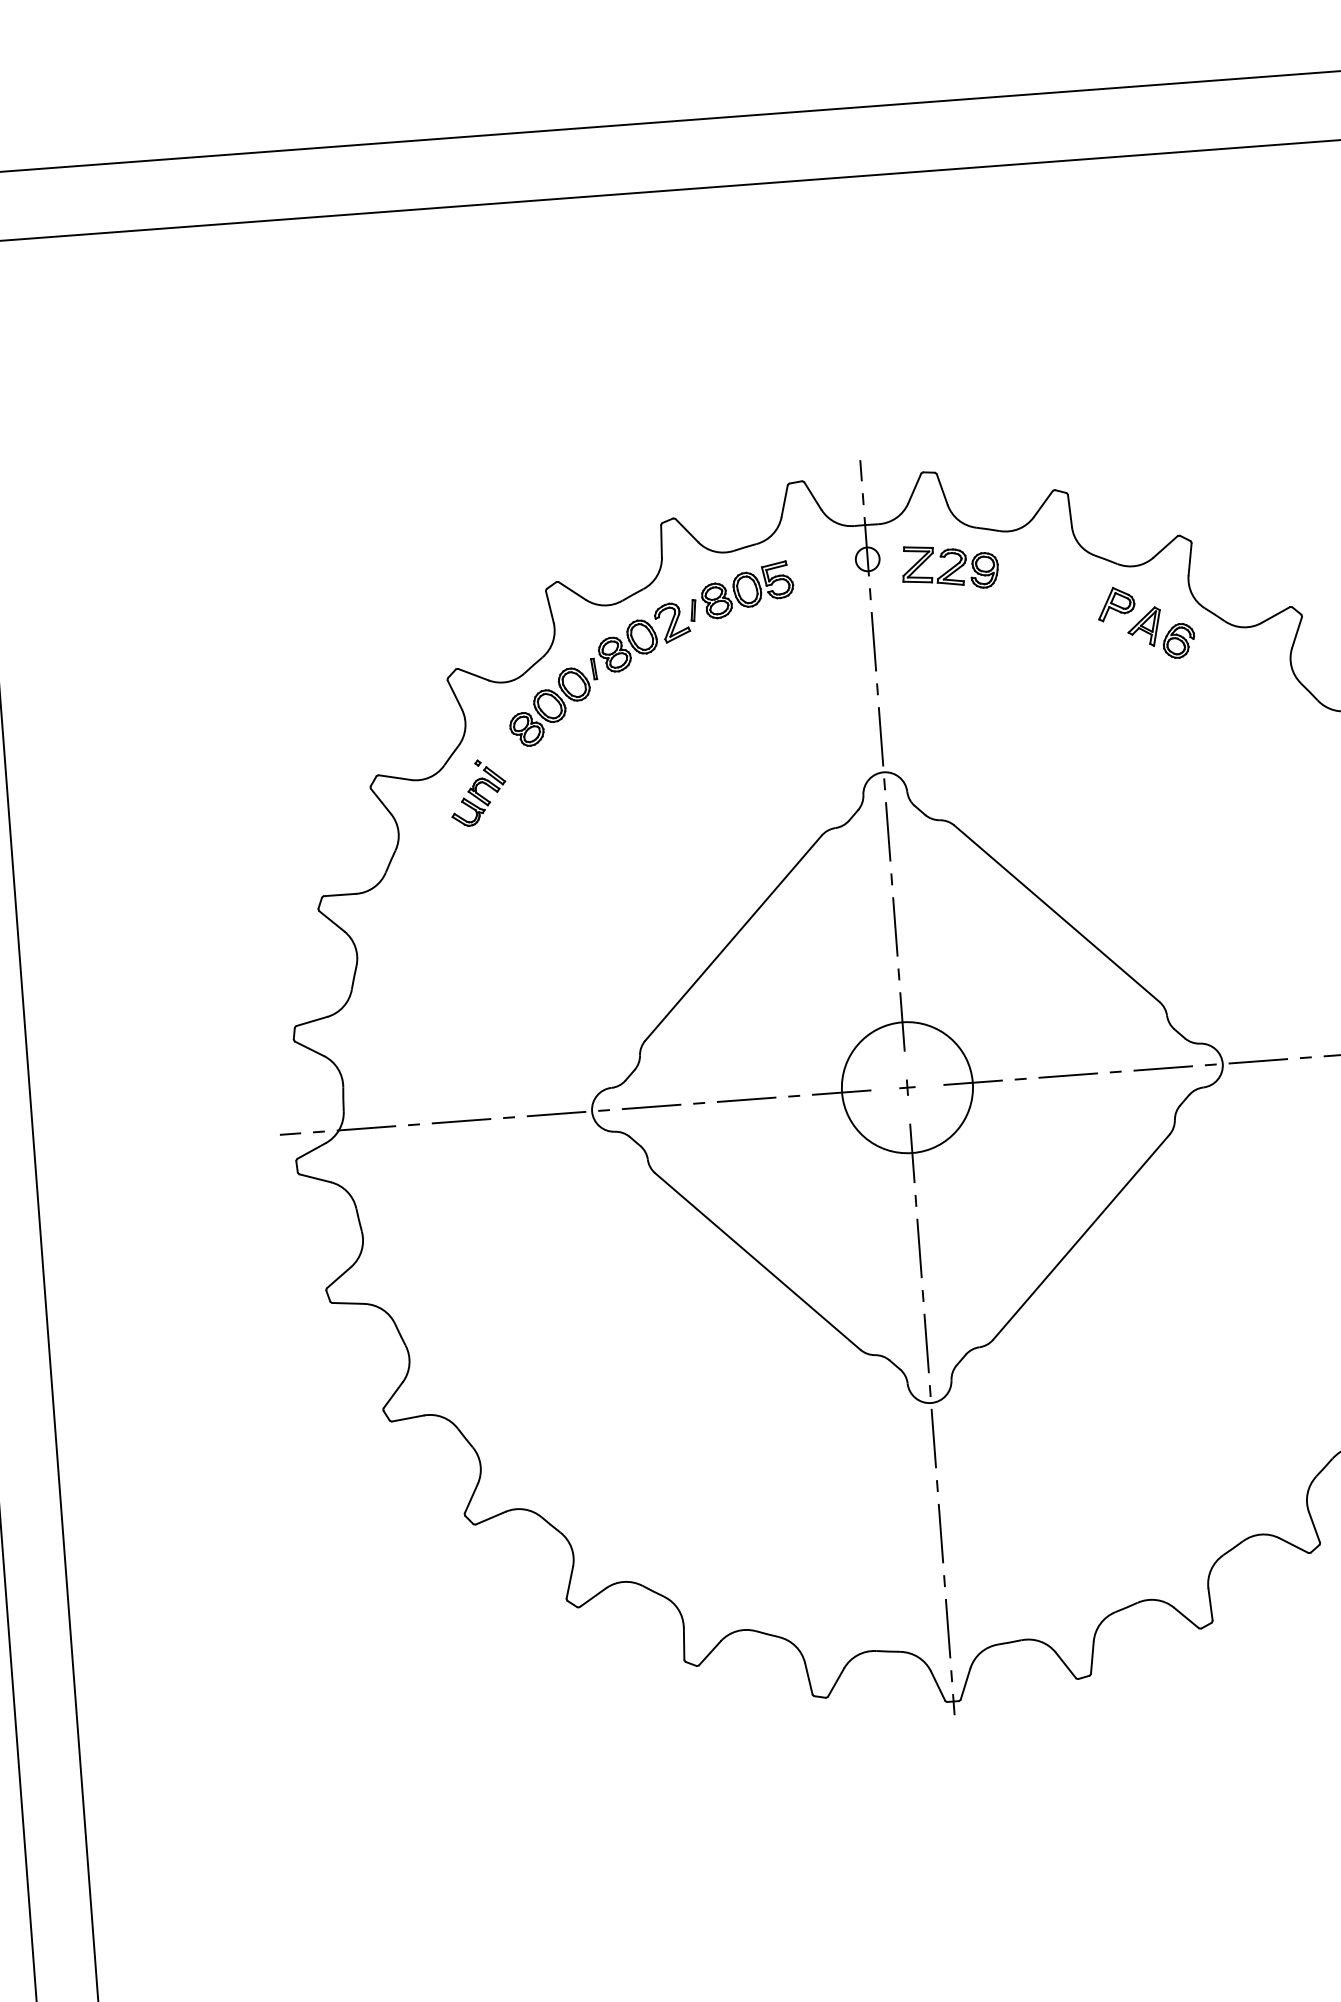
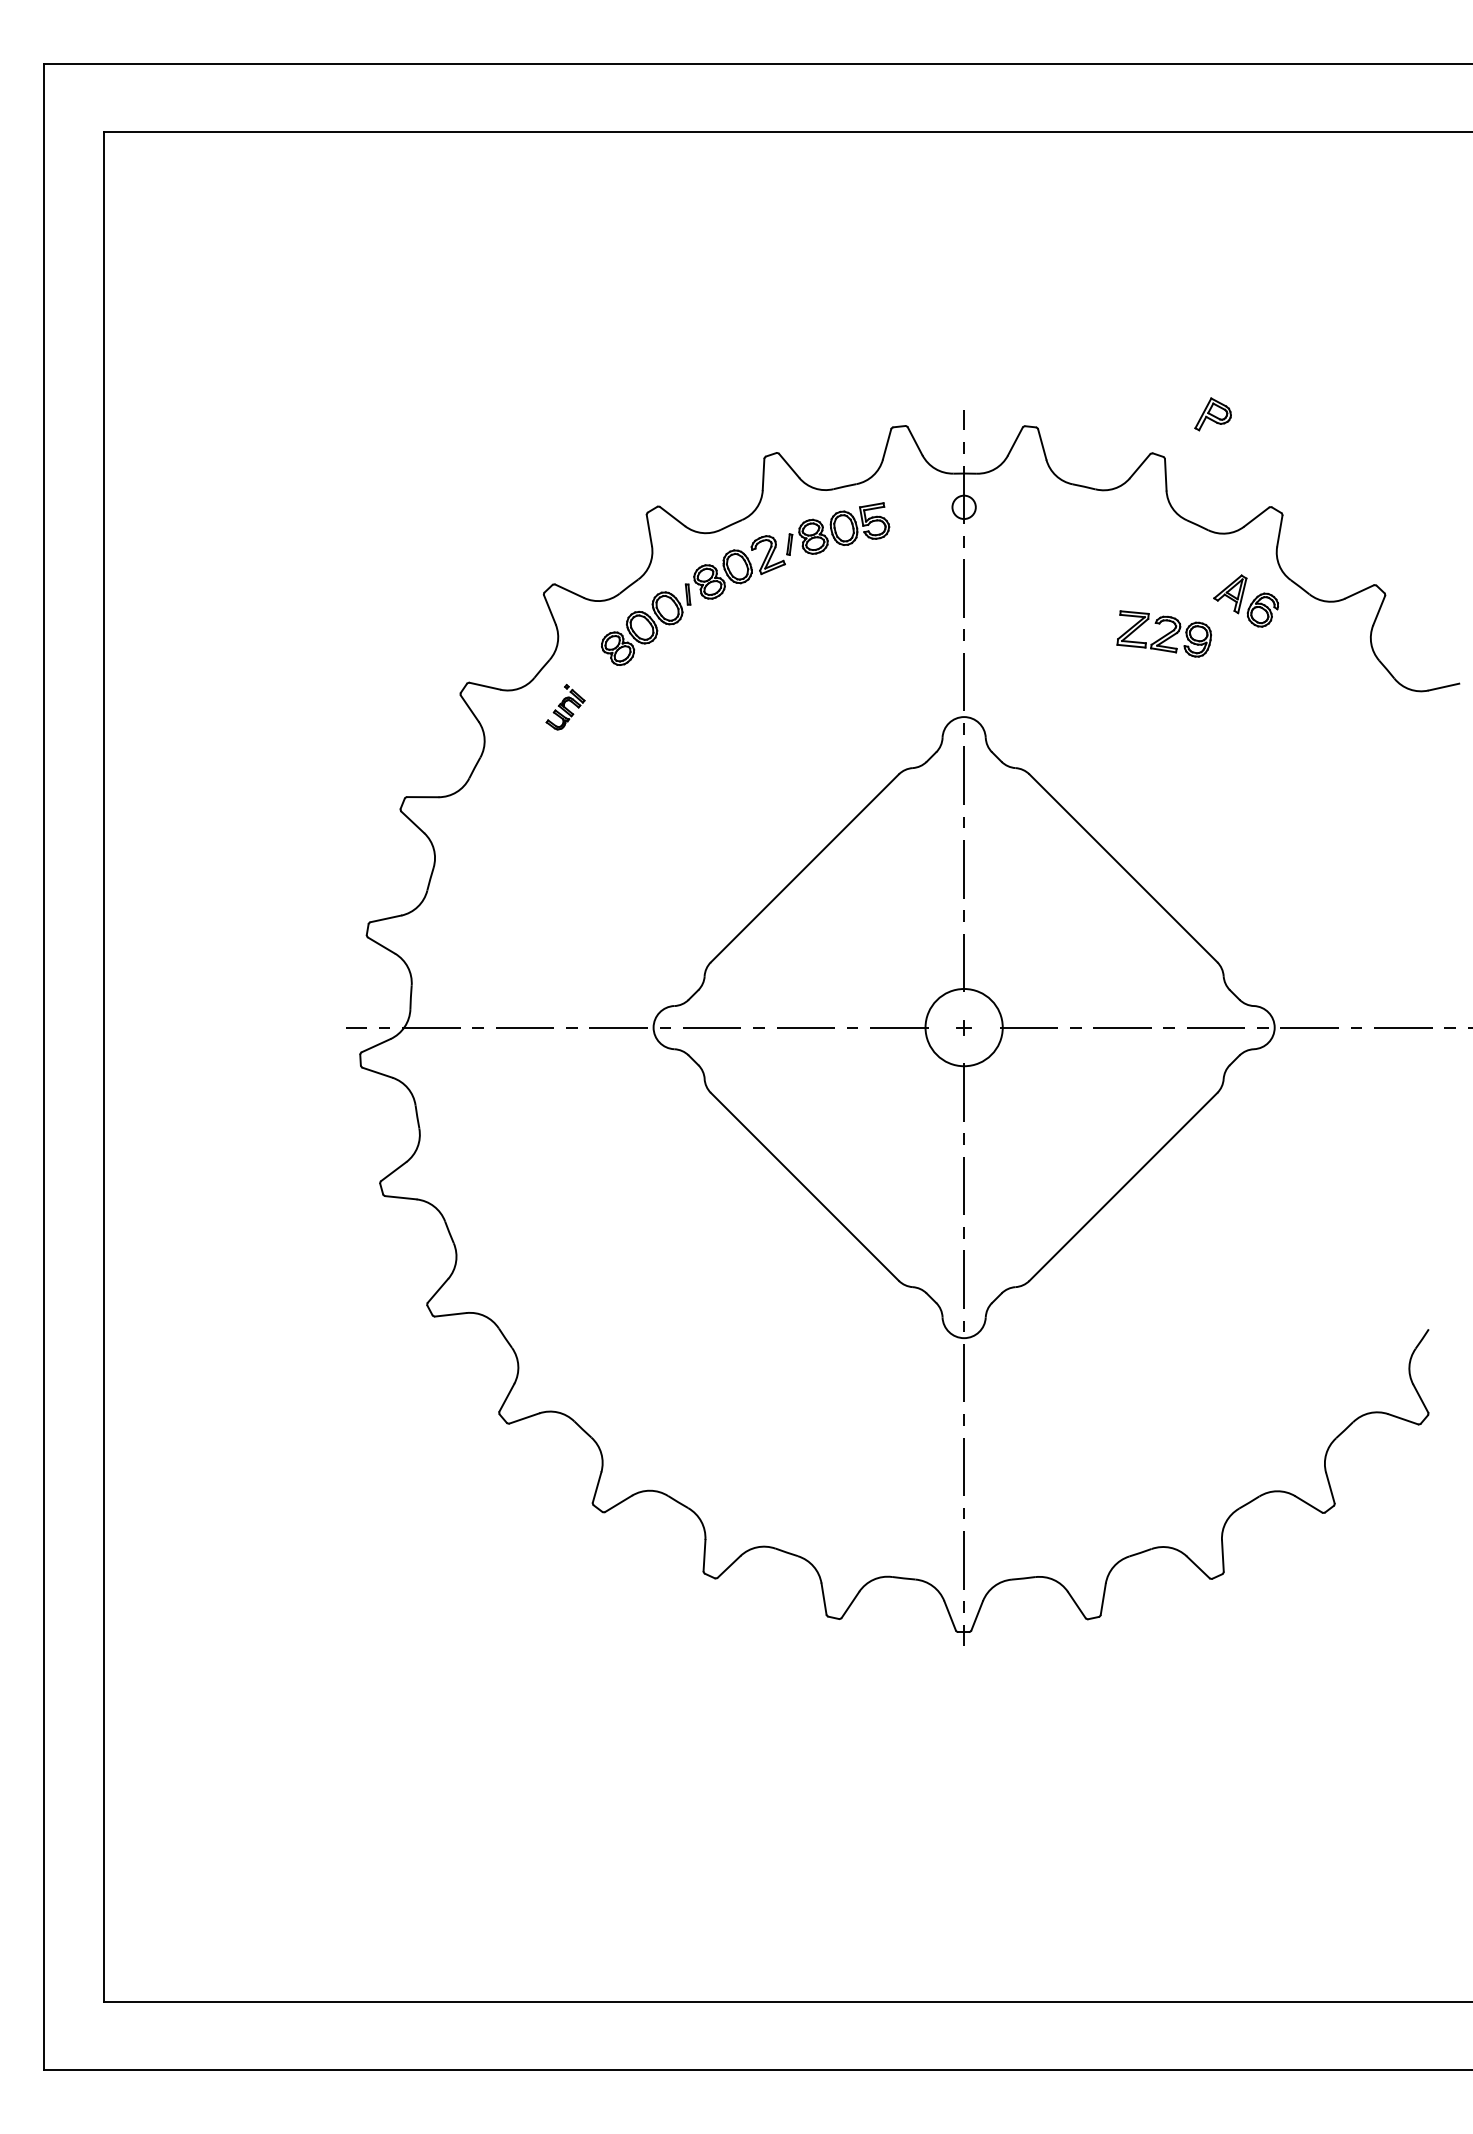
part: (949, 566) -> (1163, 633), moved
part: (1115, 604) -> (1212, 414), moved
part: (478, 792) -> (565, 706), size x0.7
circle: (906, 1087) -> (963, 1027), size x0.6

